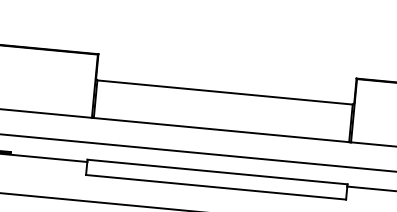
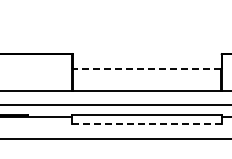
line: (225, 92) -> (147, 69), solid -> dashed
line: (216, 188) -> (147, 124), solid -> dashed

